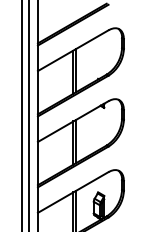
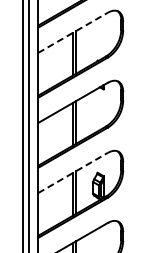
line: (73, 50) -> (73, 32), solid -> dashed
line: (73, 192) -> (73, 172), solid -> dashed

